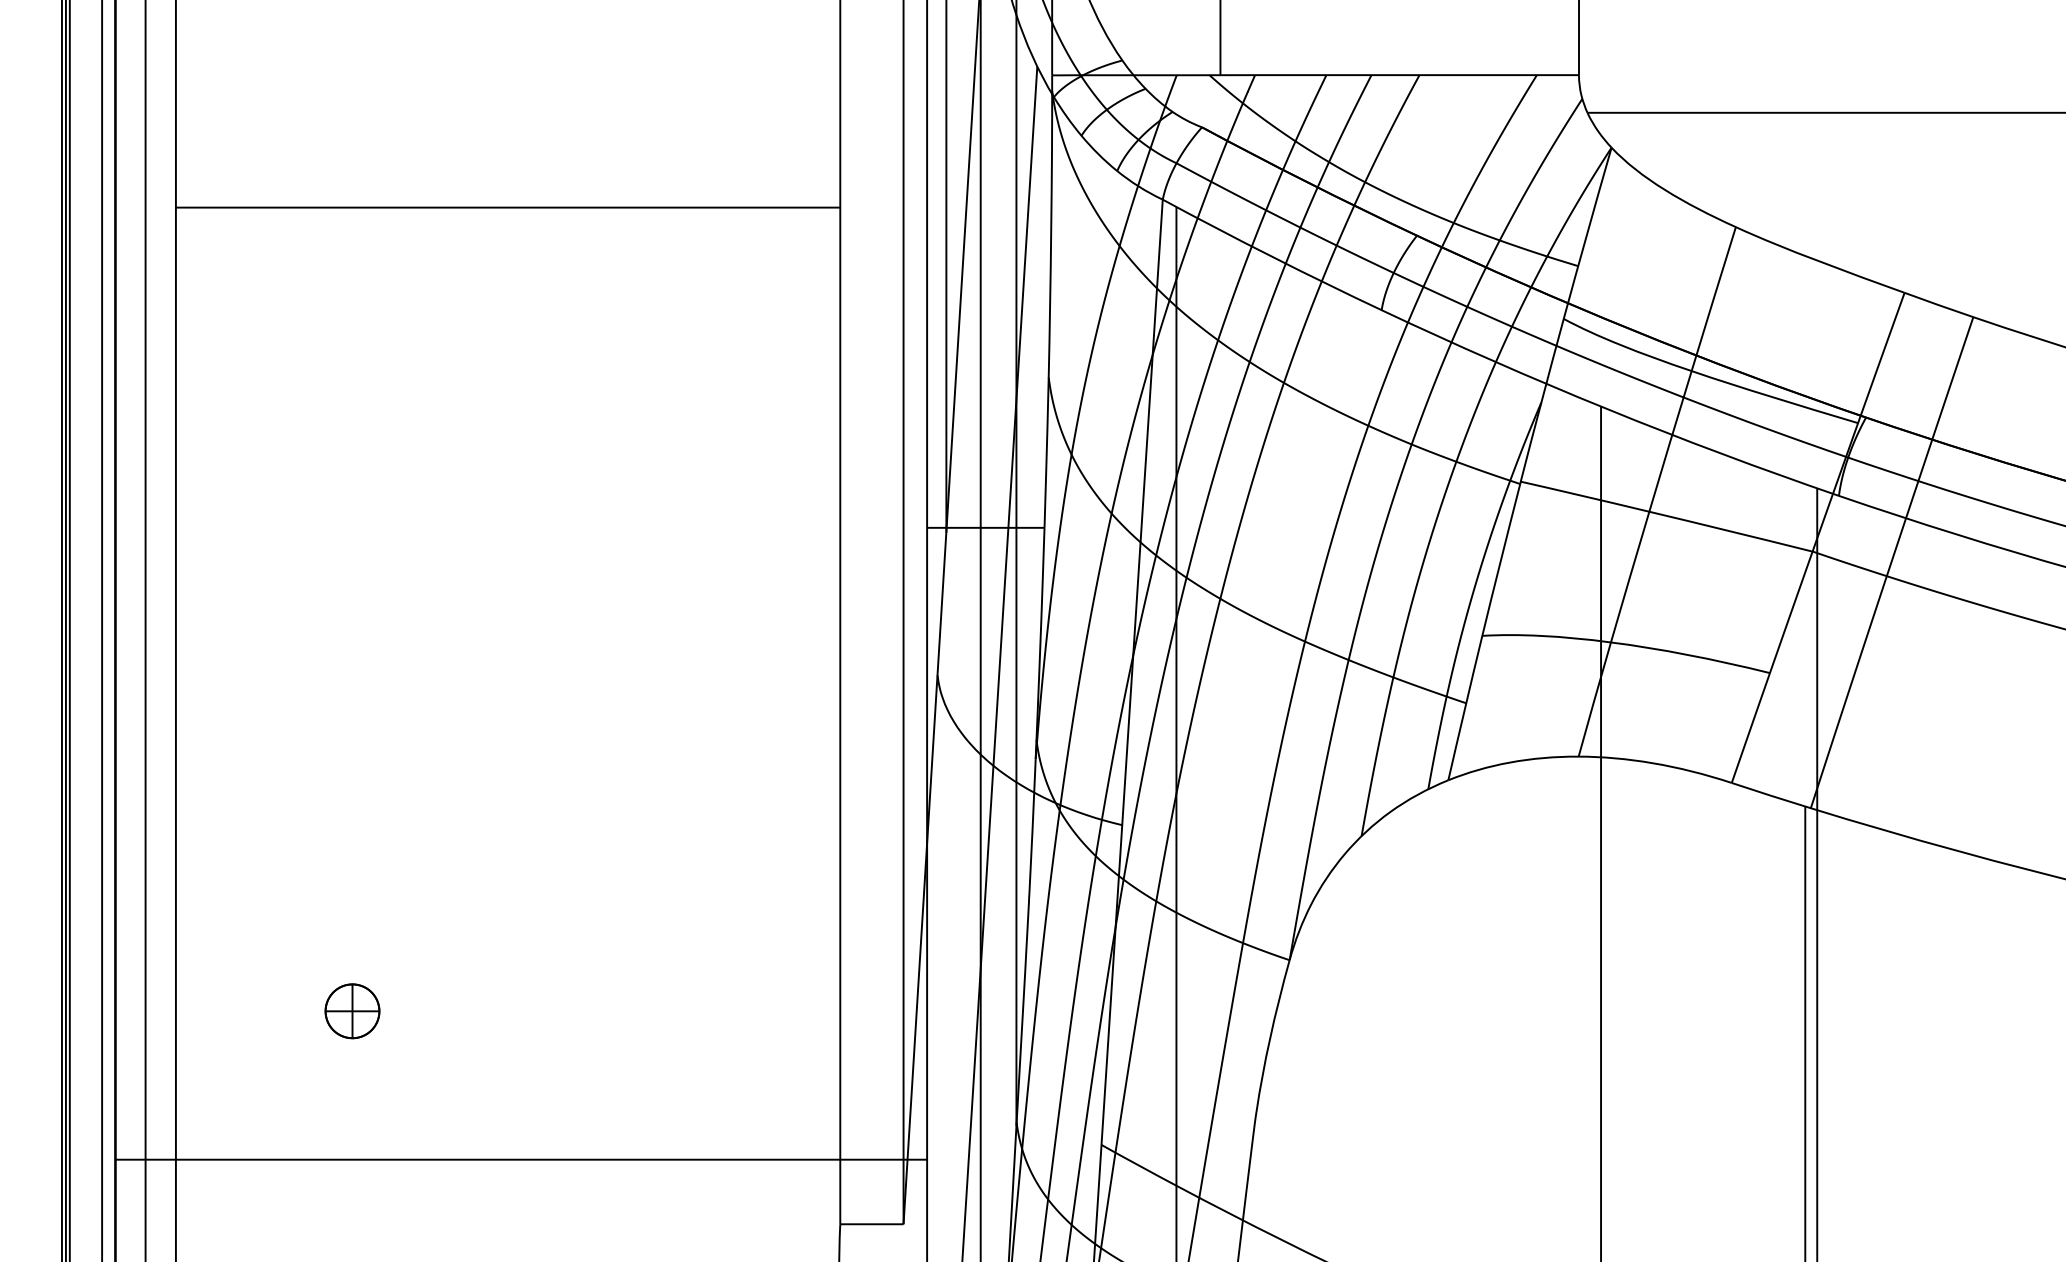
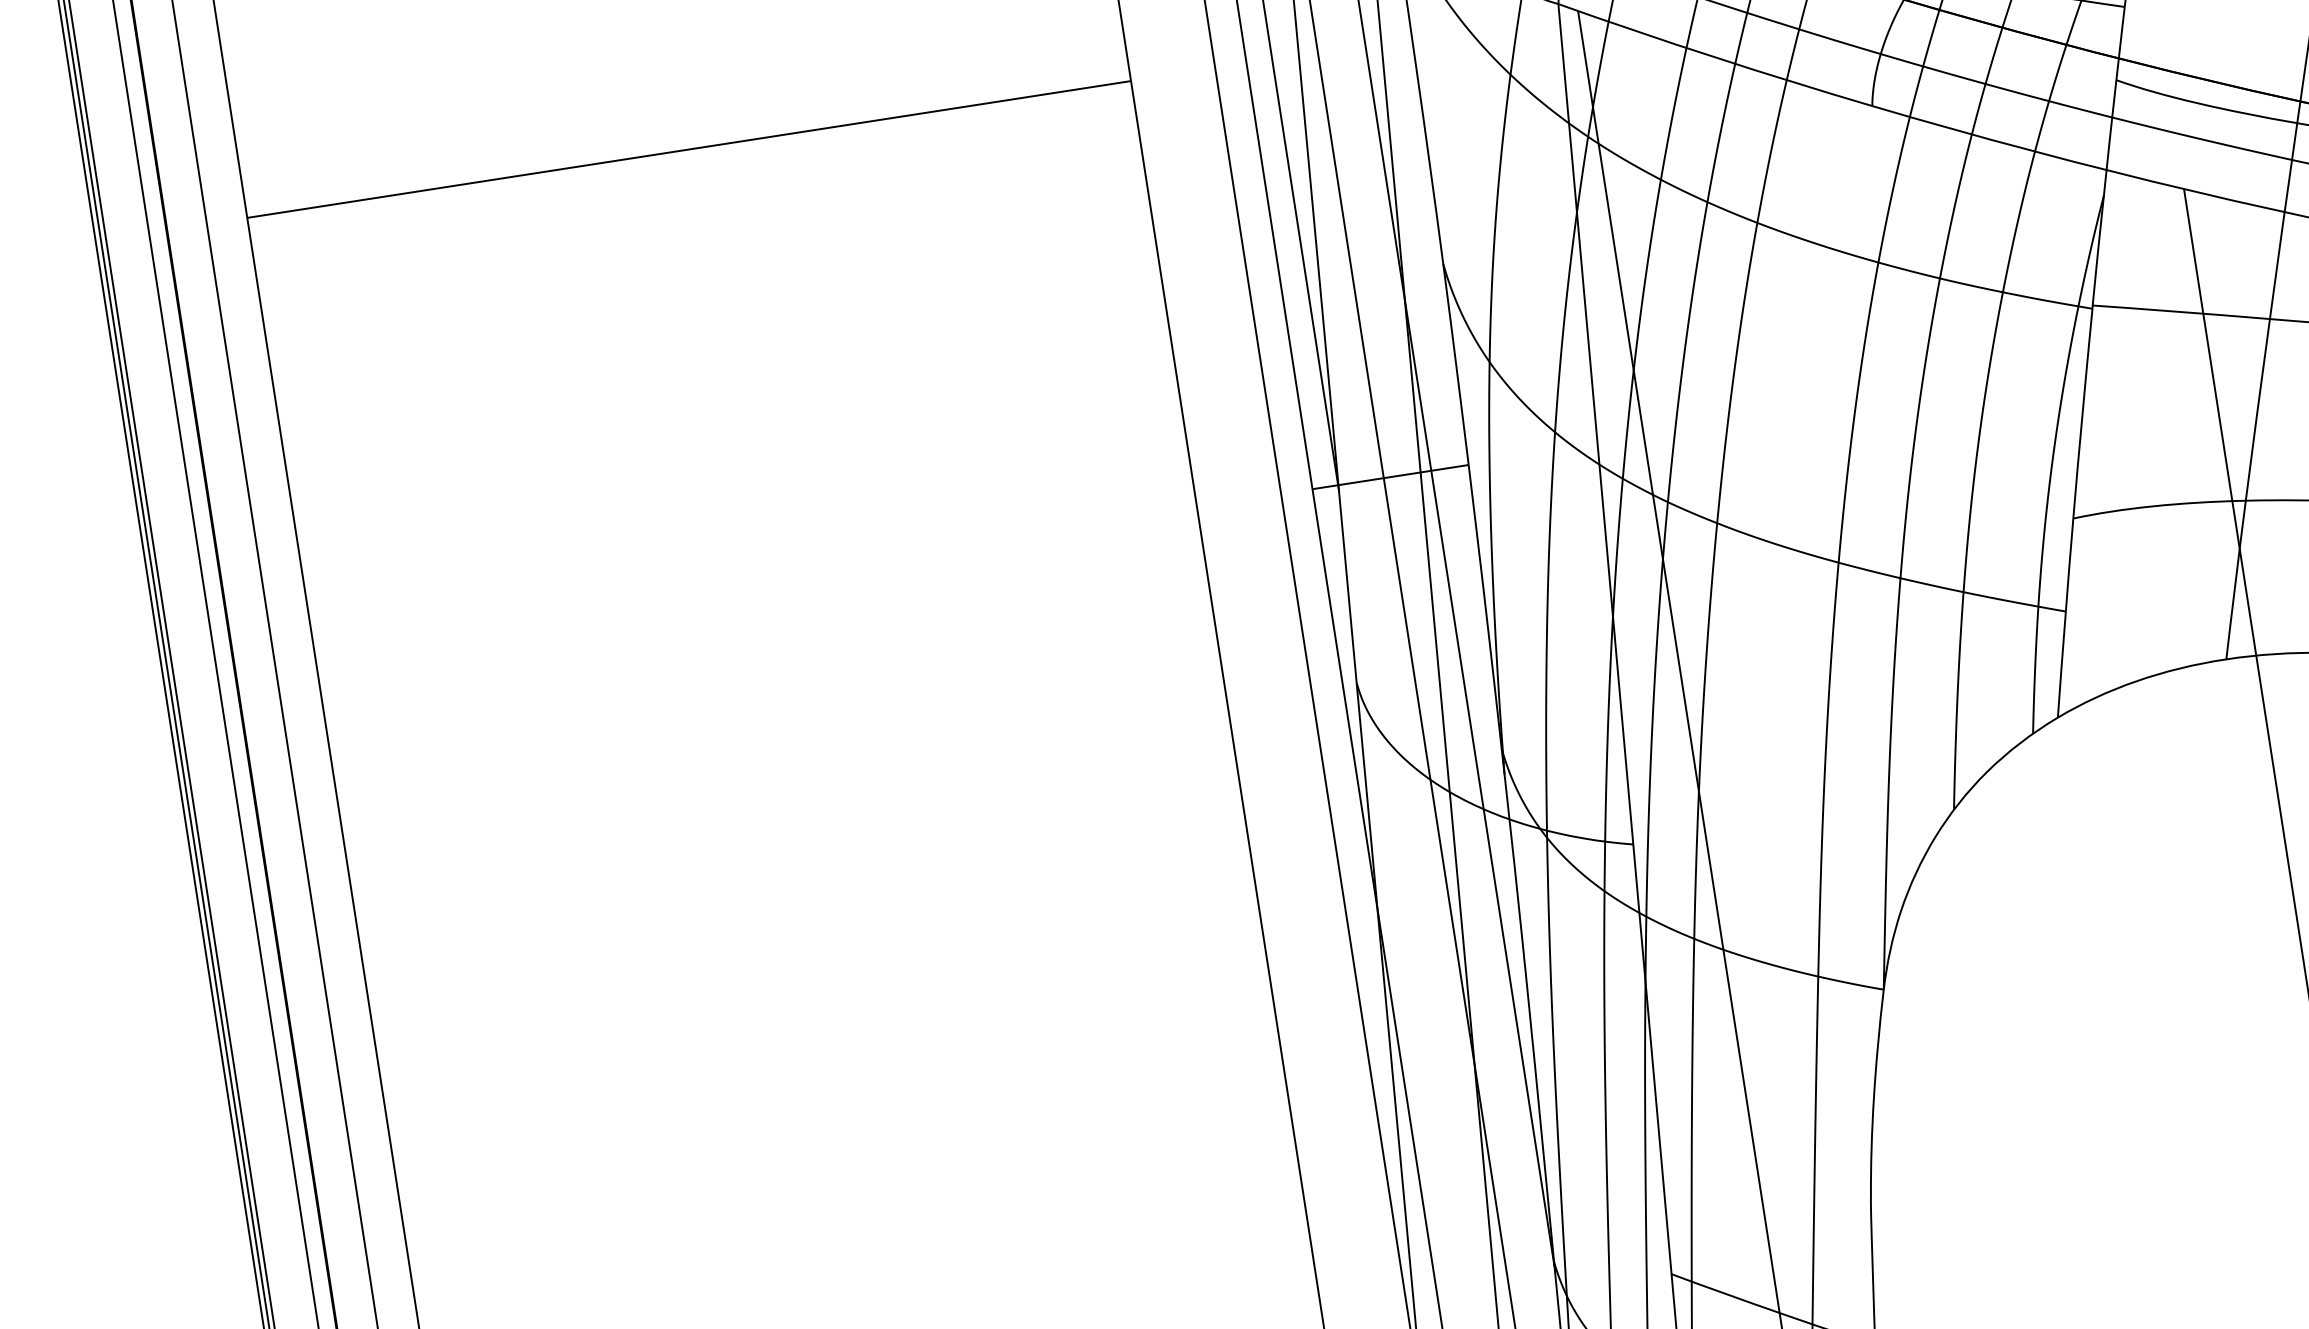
part: (352, 1011) -> (647, 1250), removed

